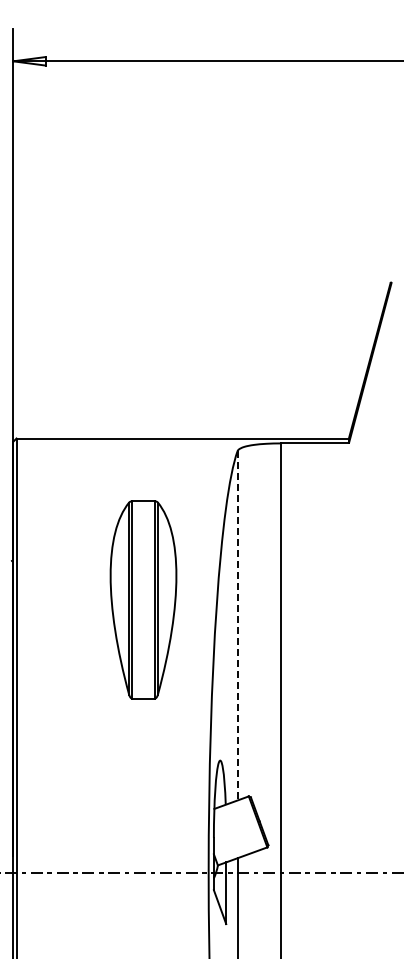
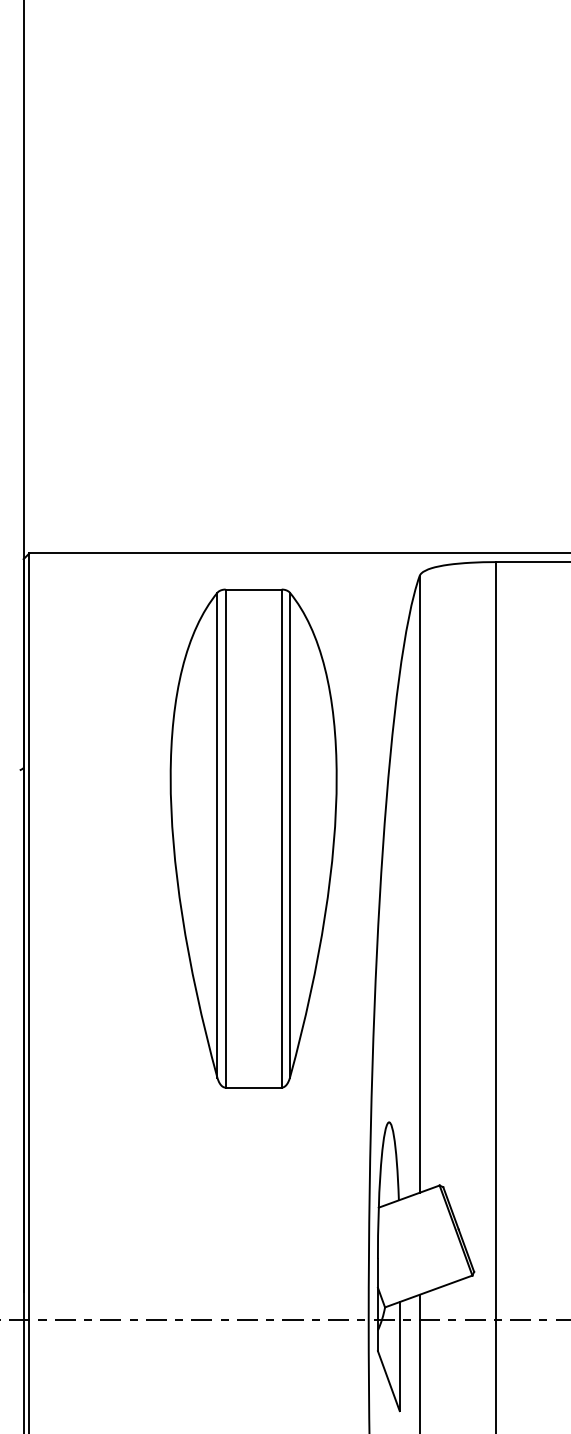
part: (143, 599) -> (253, 837), size x1.43
line: (237, 625) -> (419, 883), dashed -> solid

